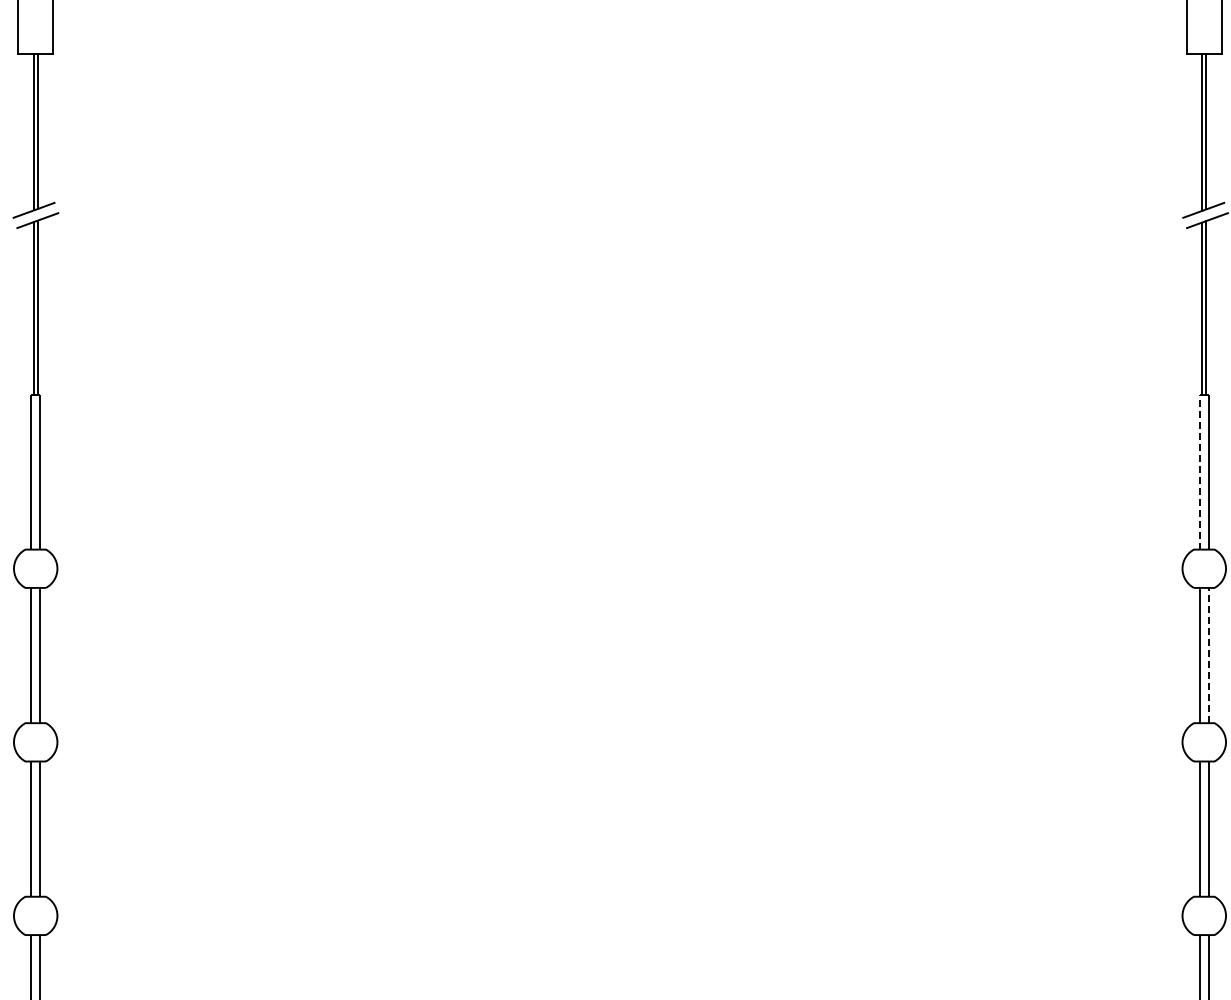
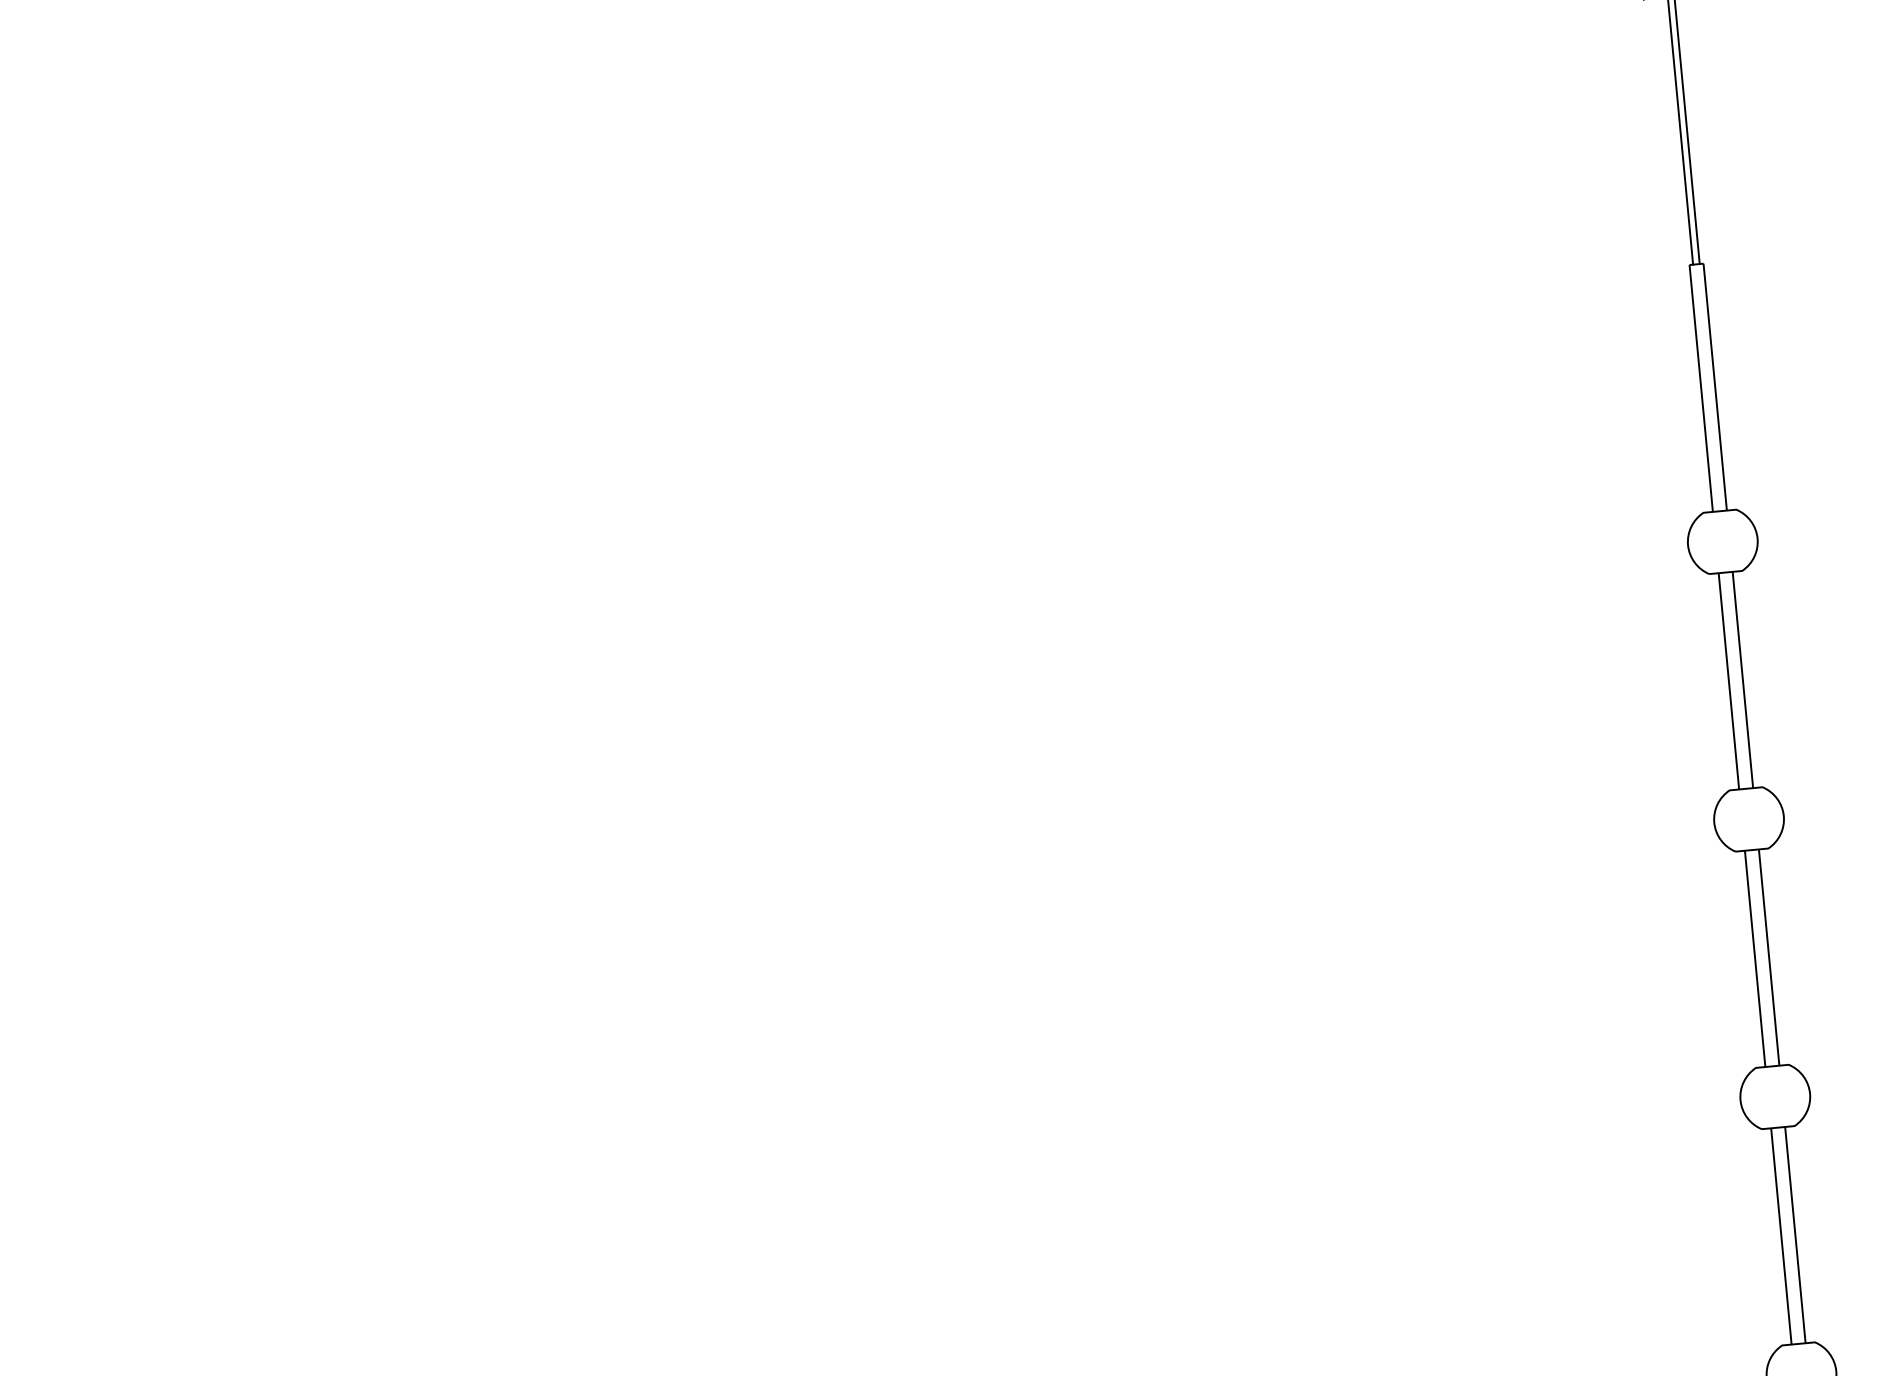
line: (1199, 471) -> (1700, 387), dashed -> solid
line: (1208, 655) -> (1742, 679), dashed -> solid

